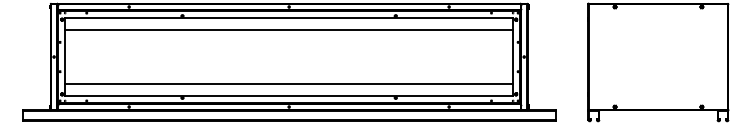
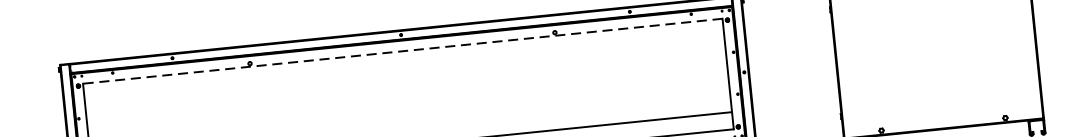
line: (289, 18) -> (403, 51), solid -> dashed
line: (288, 30) -> (403, 68), removed

